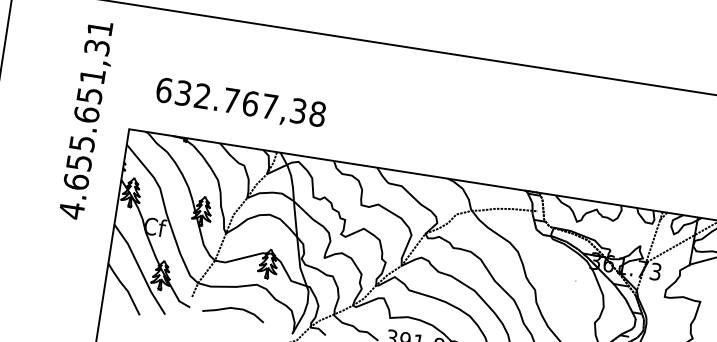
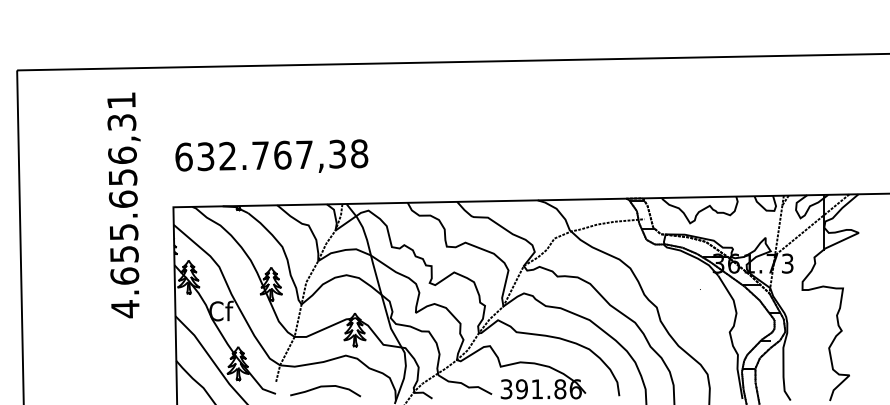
text: (92, 75) -> (122, 154), 4.655.651,31 -> 4.655.656,31
text: (240, 102) -> (271, 155), moved

